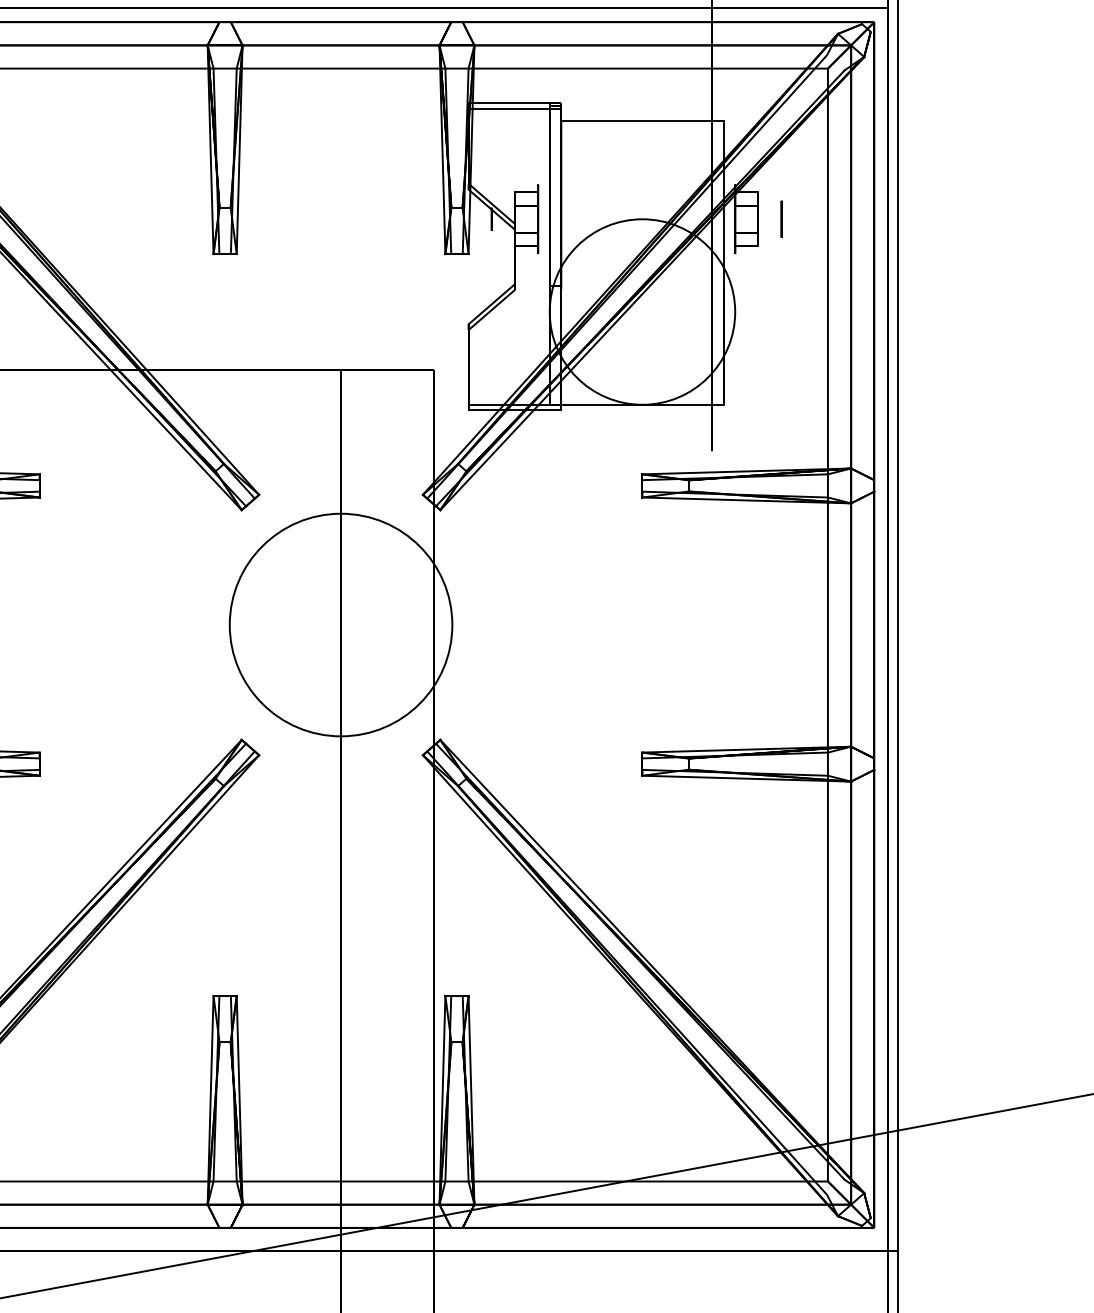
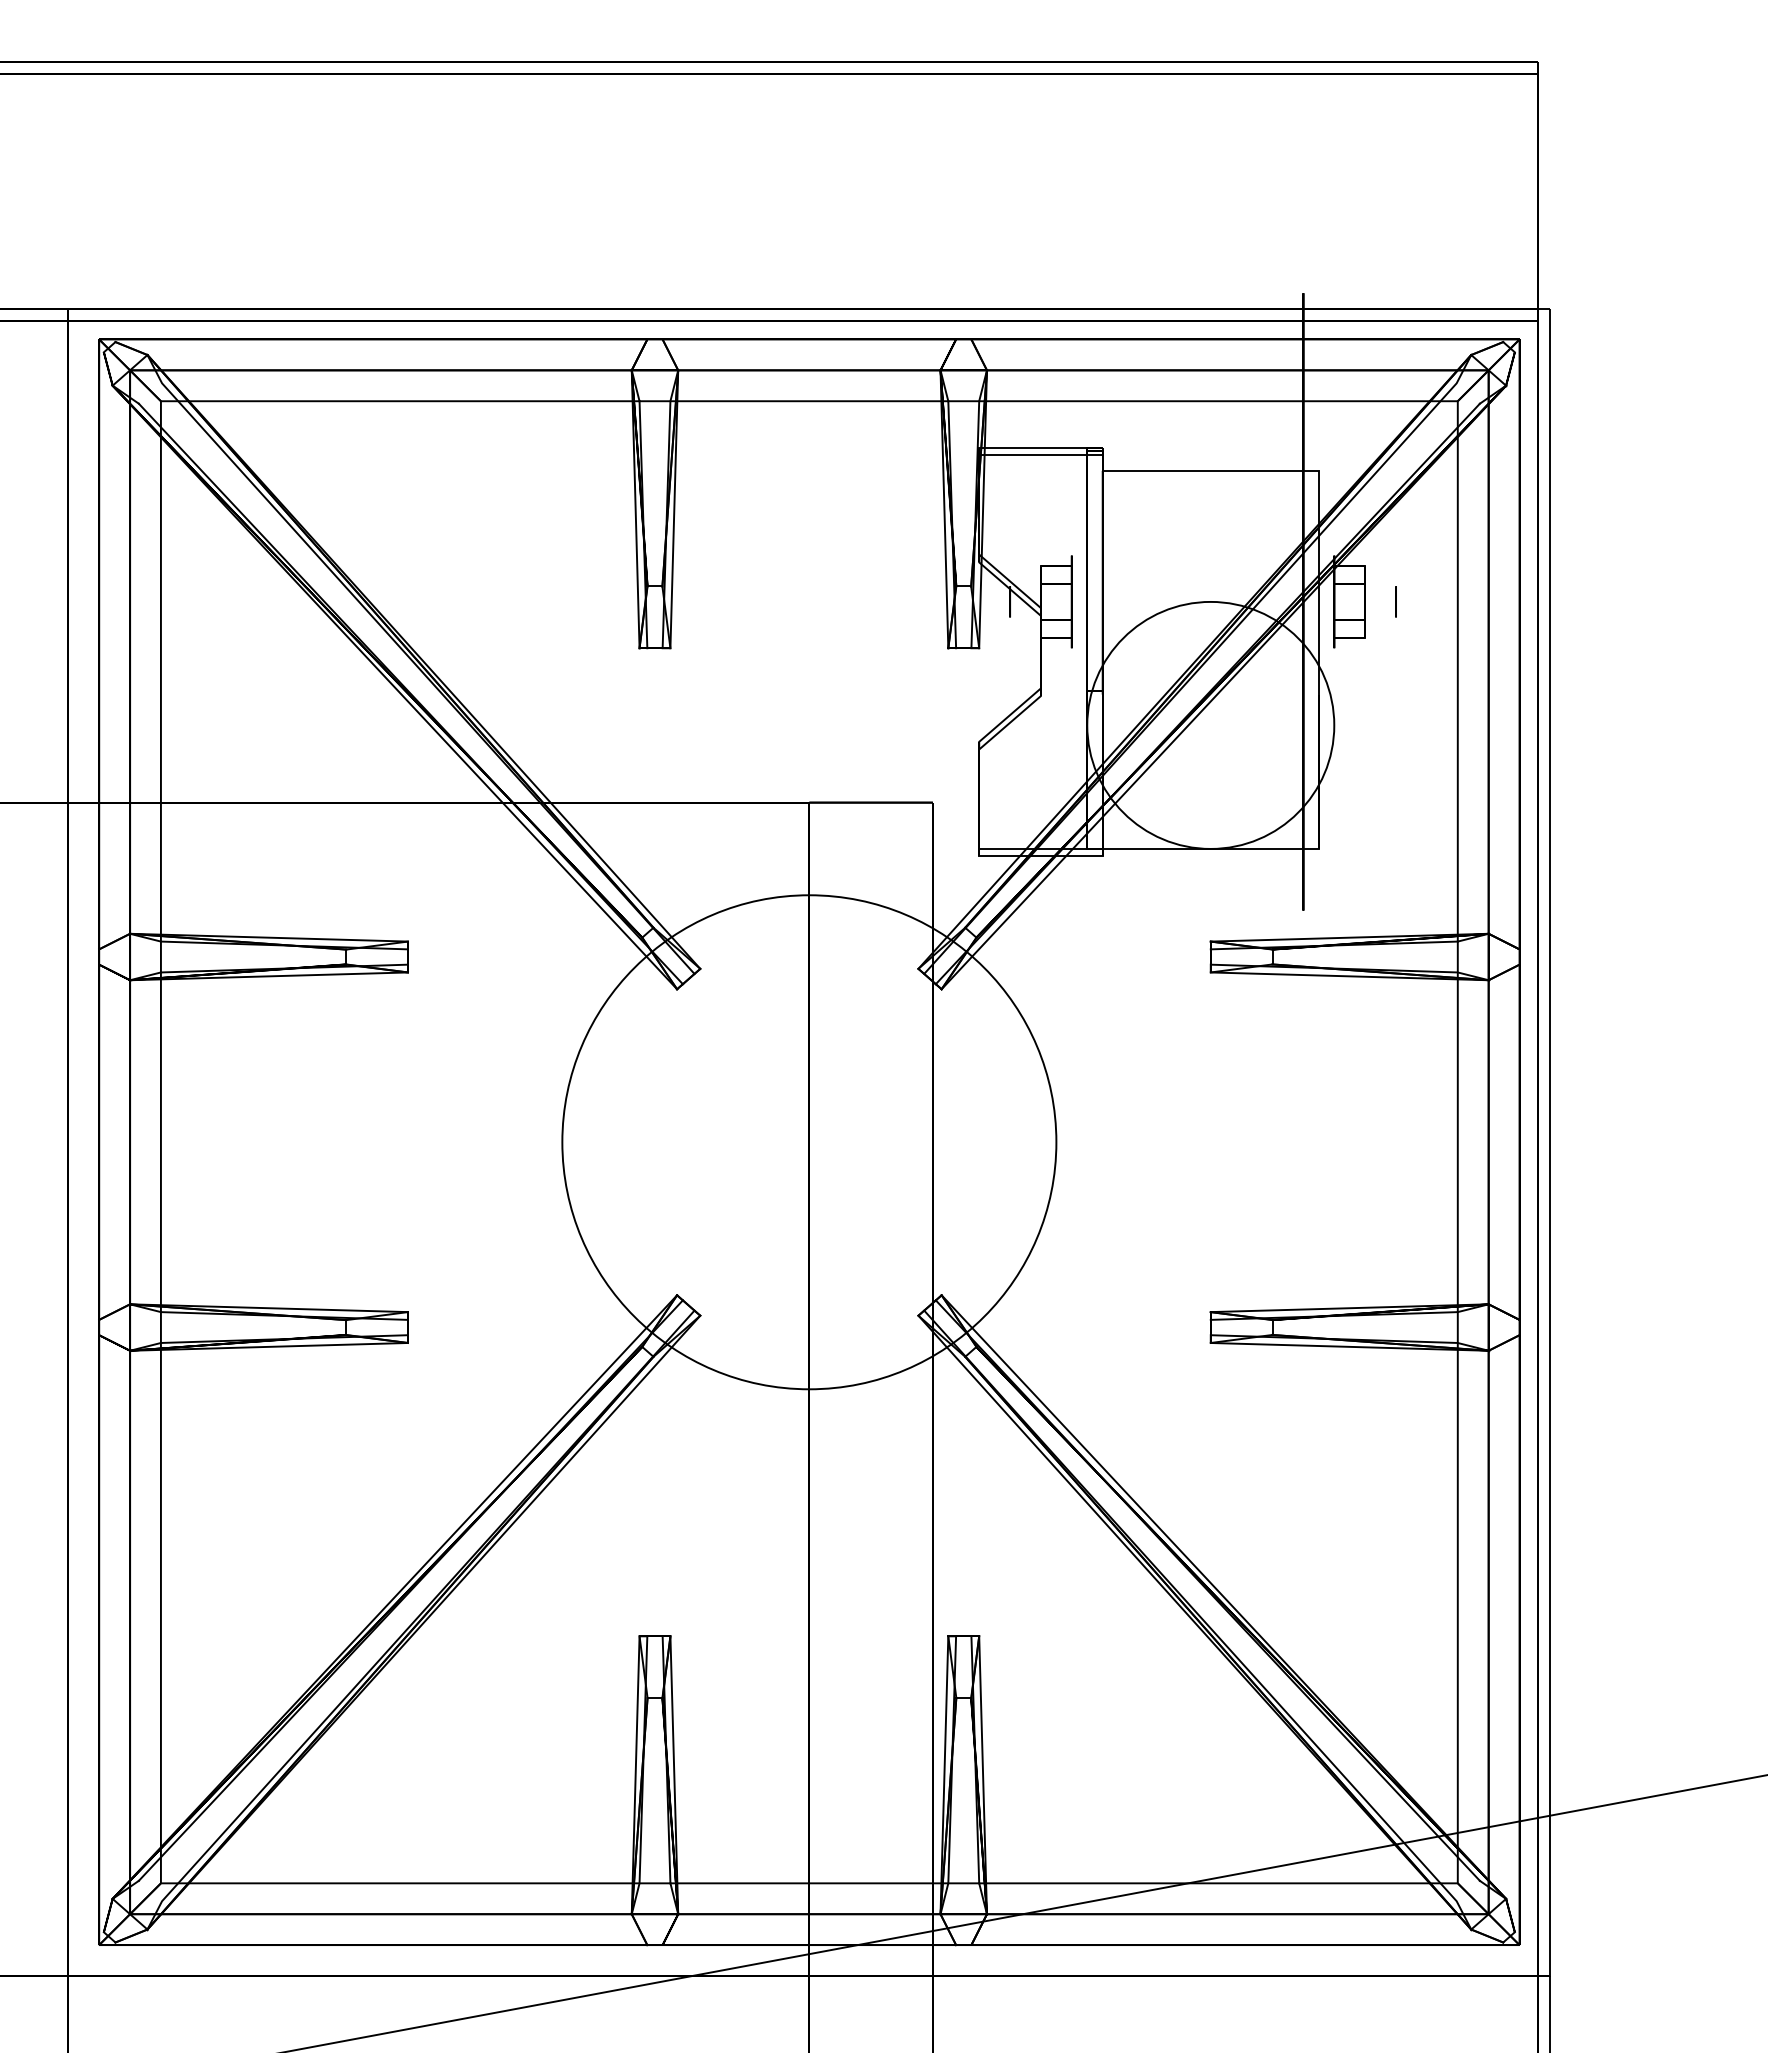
circle: (781, 218) -> (1395, 601), size x0.62
circle: (341, 625) -> (809, 1142), size x1.67

